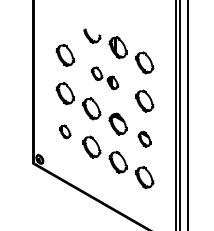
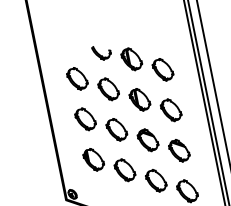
part: (104, 78) -> (123, 94), size x1.67
part: (64, 131) -> (92, 159), size x1.67
part: (144, 138) -> (178, 149), size x1.43

